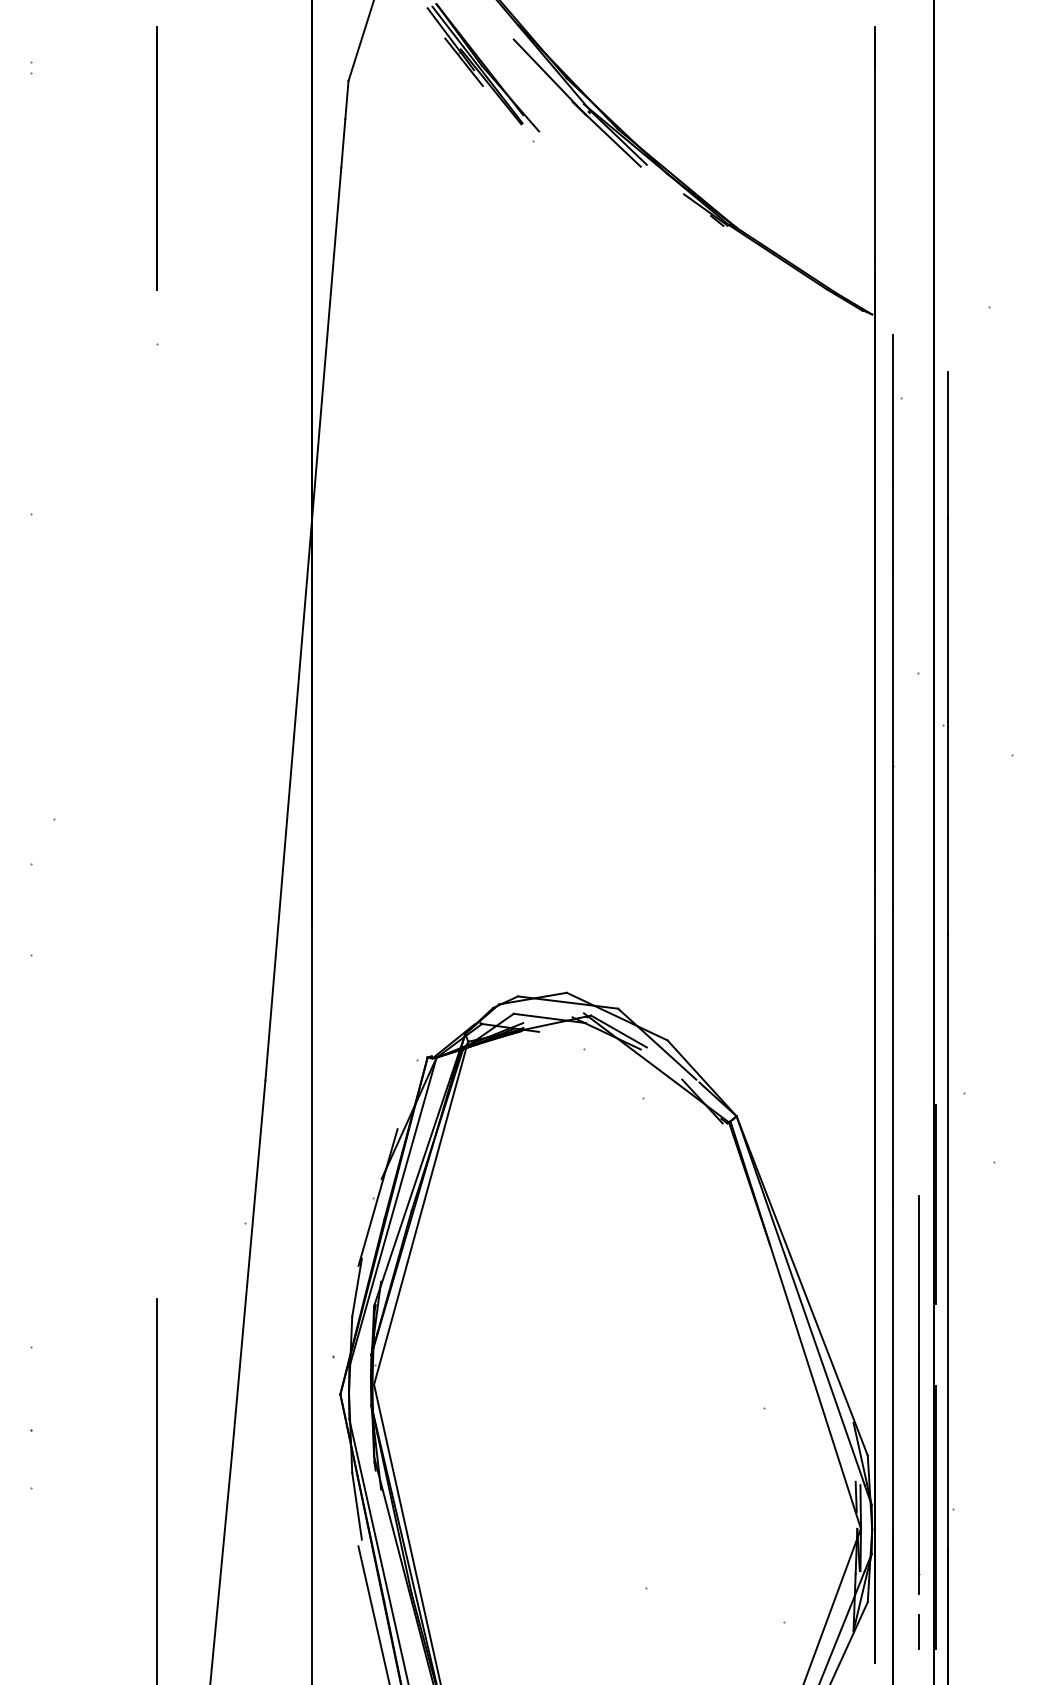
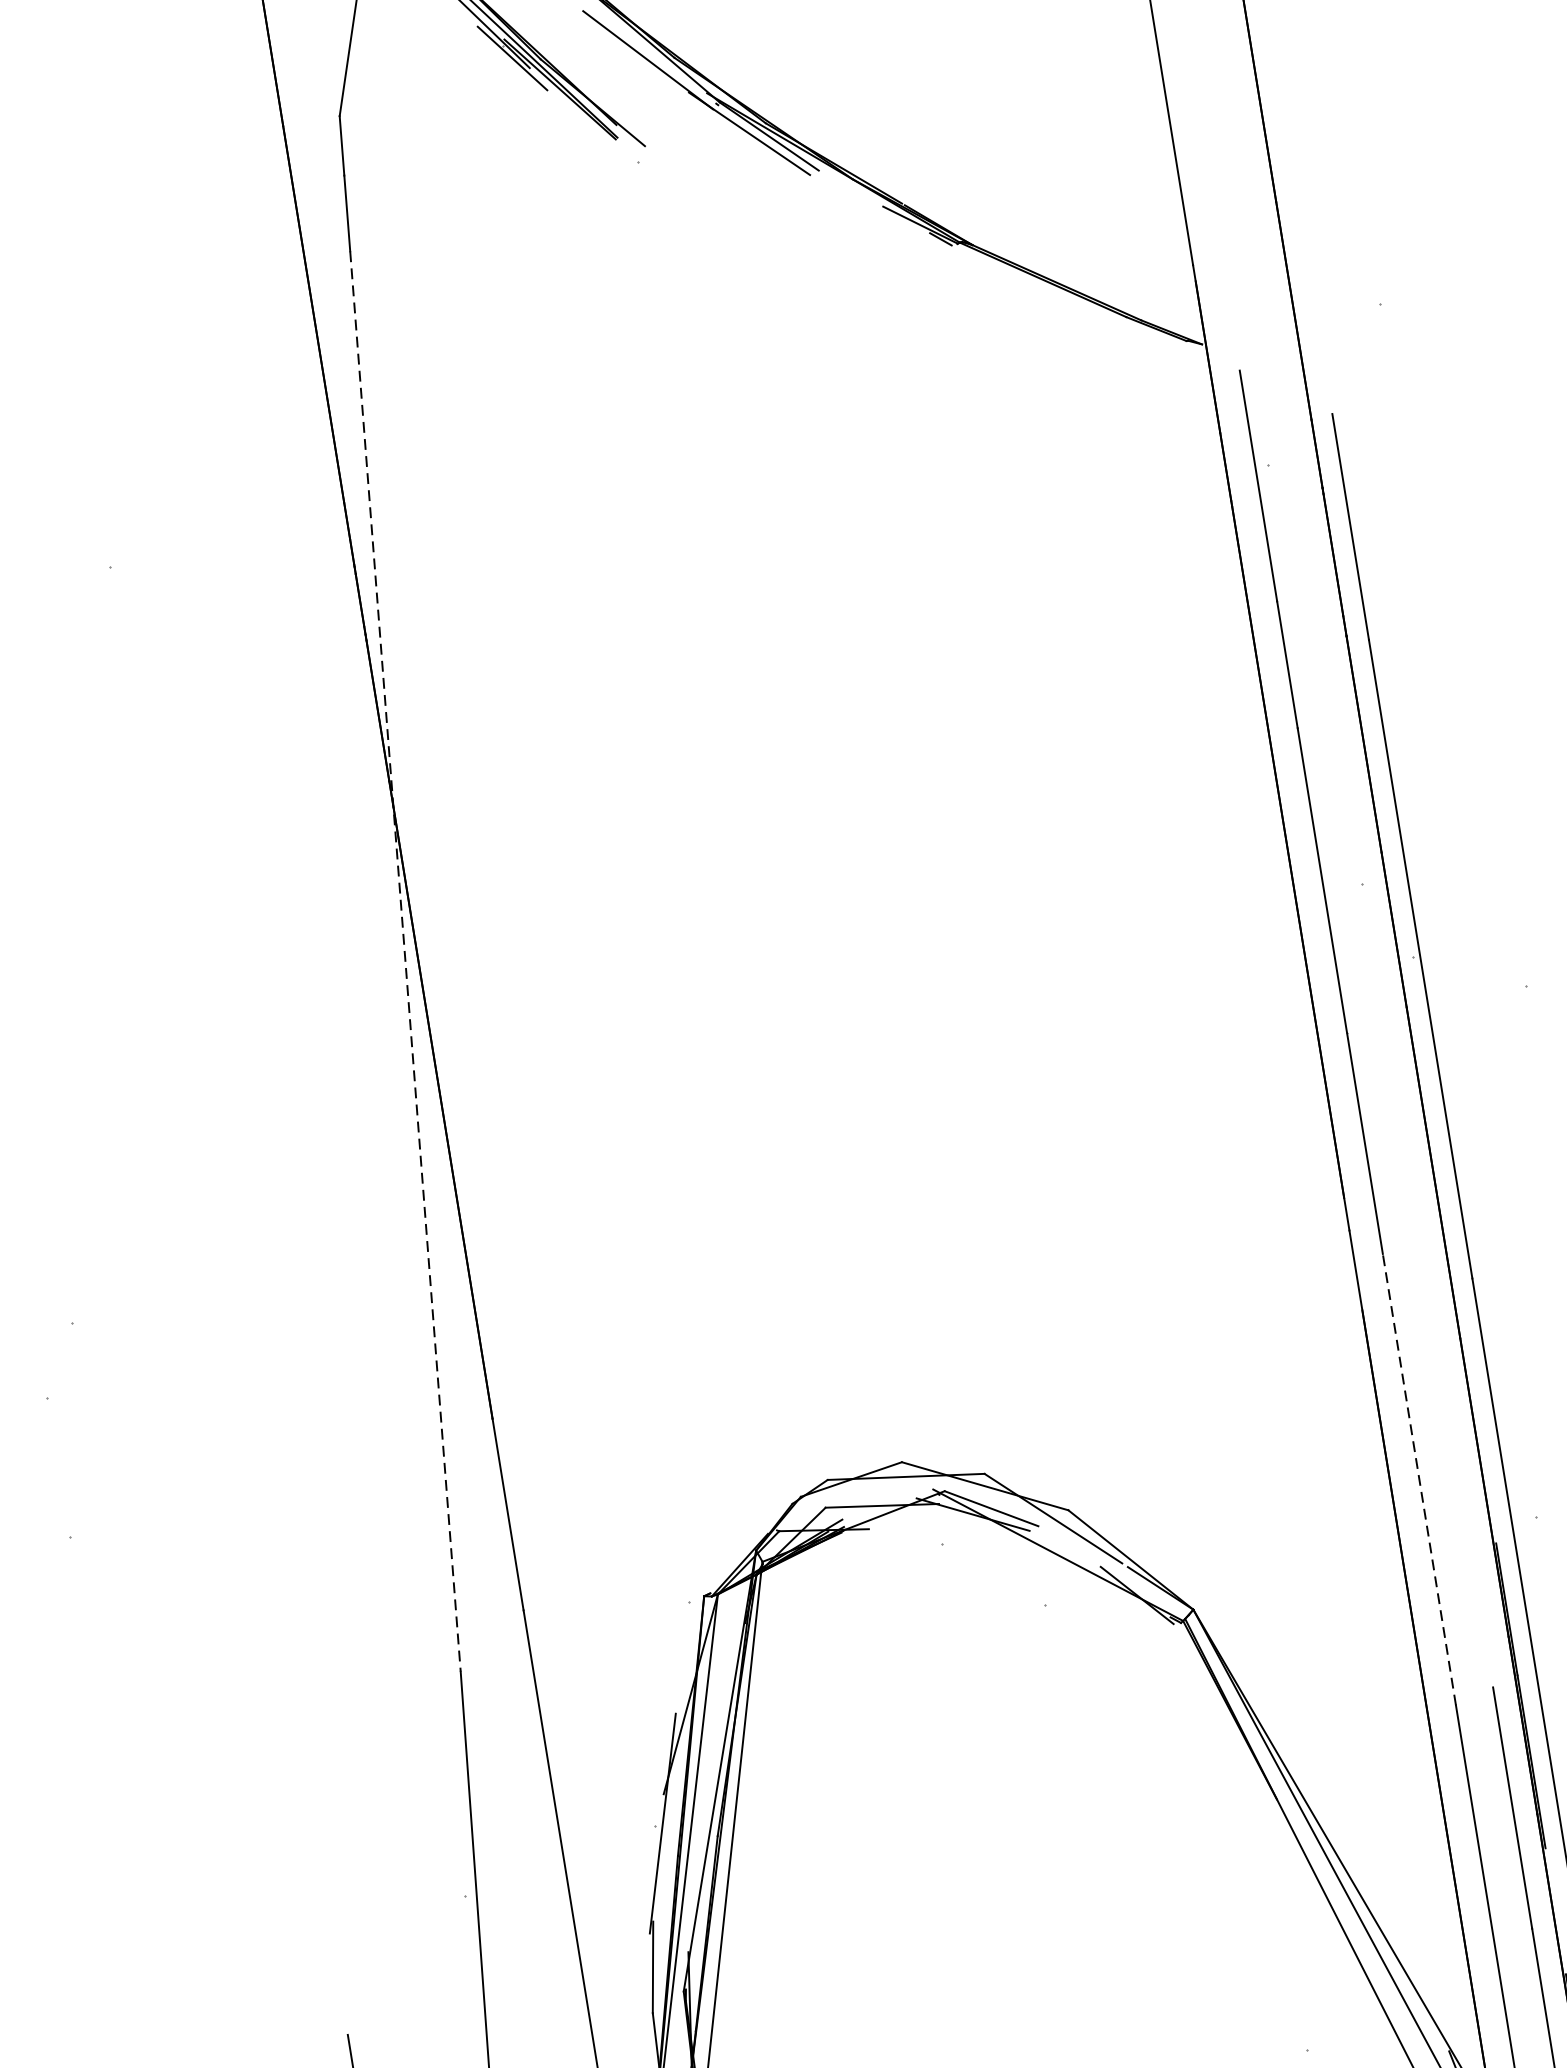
line: (156, 158) -> (64, 282), removed
line: (303, 624) -> (405, 962), solid -> dashed
line: (893, 1057) -> (1419, 1480), solid -> dashed

